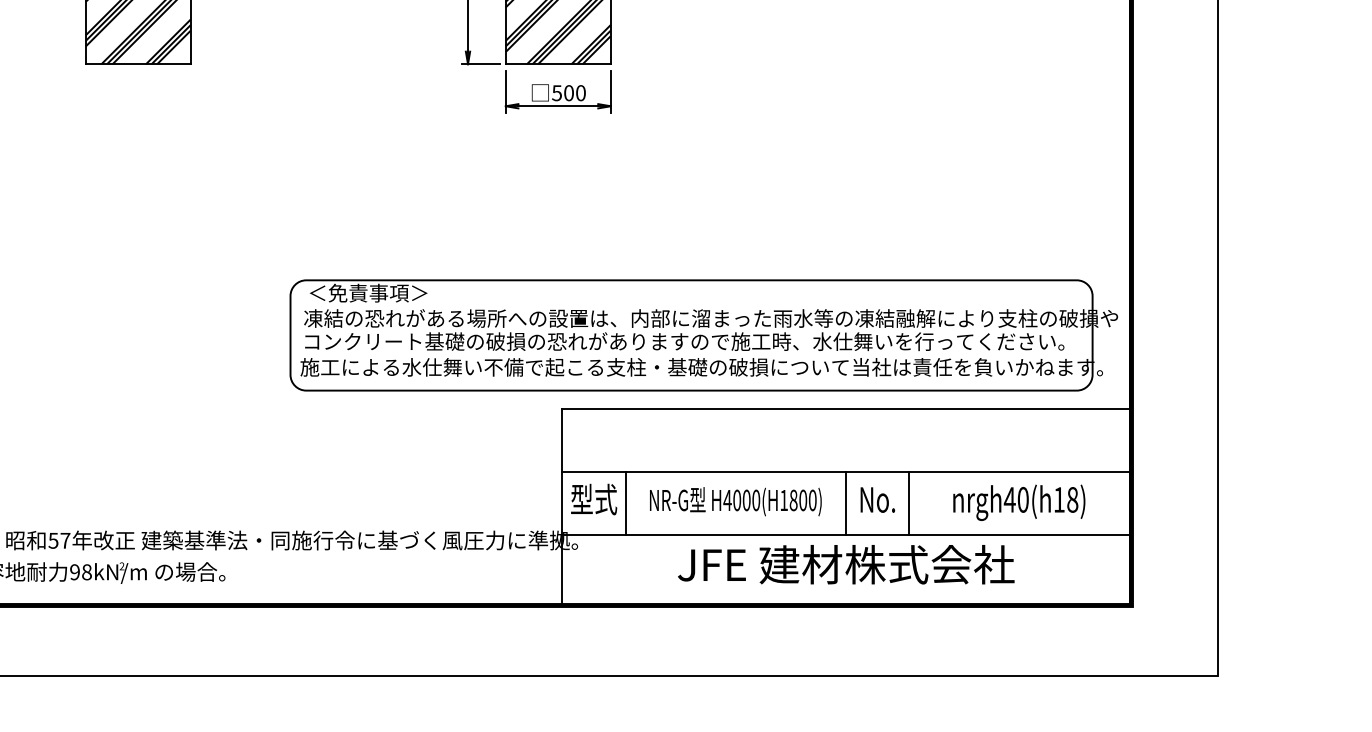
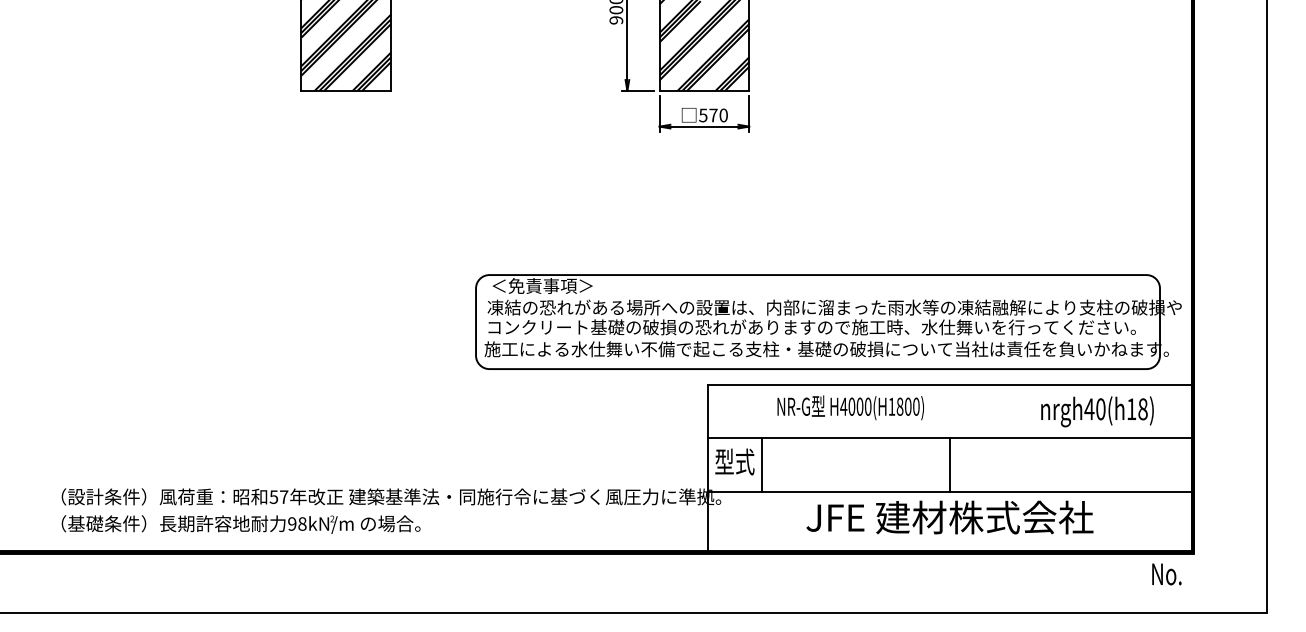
text: (568, 93) -> (713, 115), 500 -> 570
text: (877, 500) -> (1166, 574), moved
text: (735, 501) -> (850, 407), moved
line: (909, 502) -> (1003, 464), removed
text: (1019, 502) -> (1097, 411), moved

